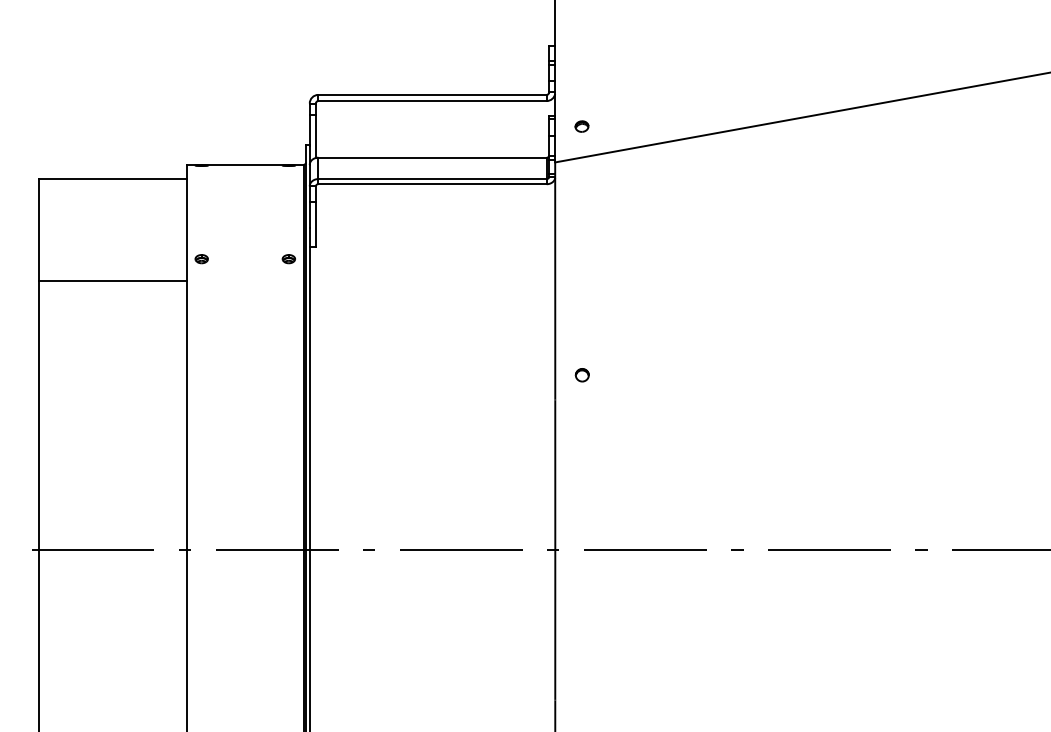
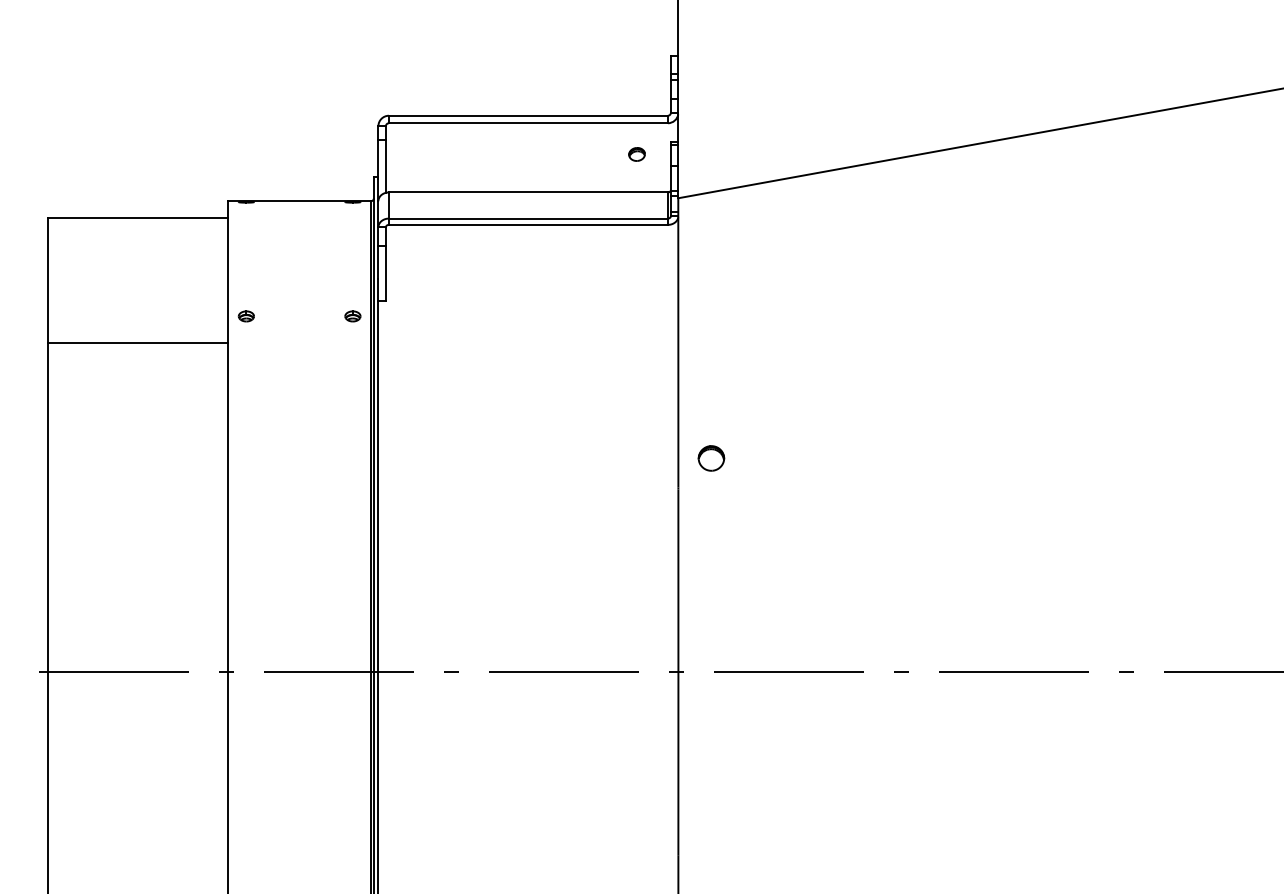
part: (581, 126) -> (636, 154), moved
part: (582, 374) -> (711, 457), size x1.6

